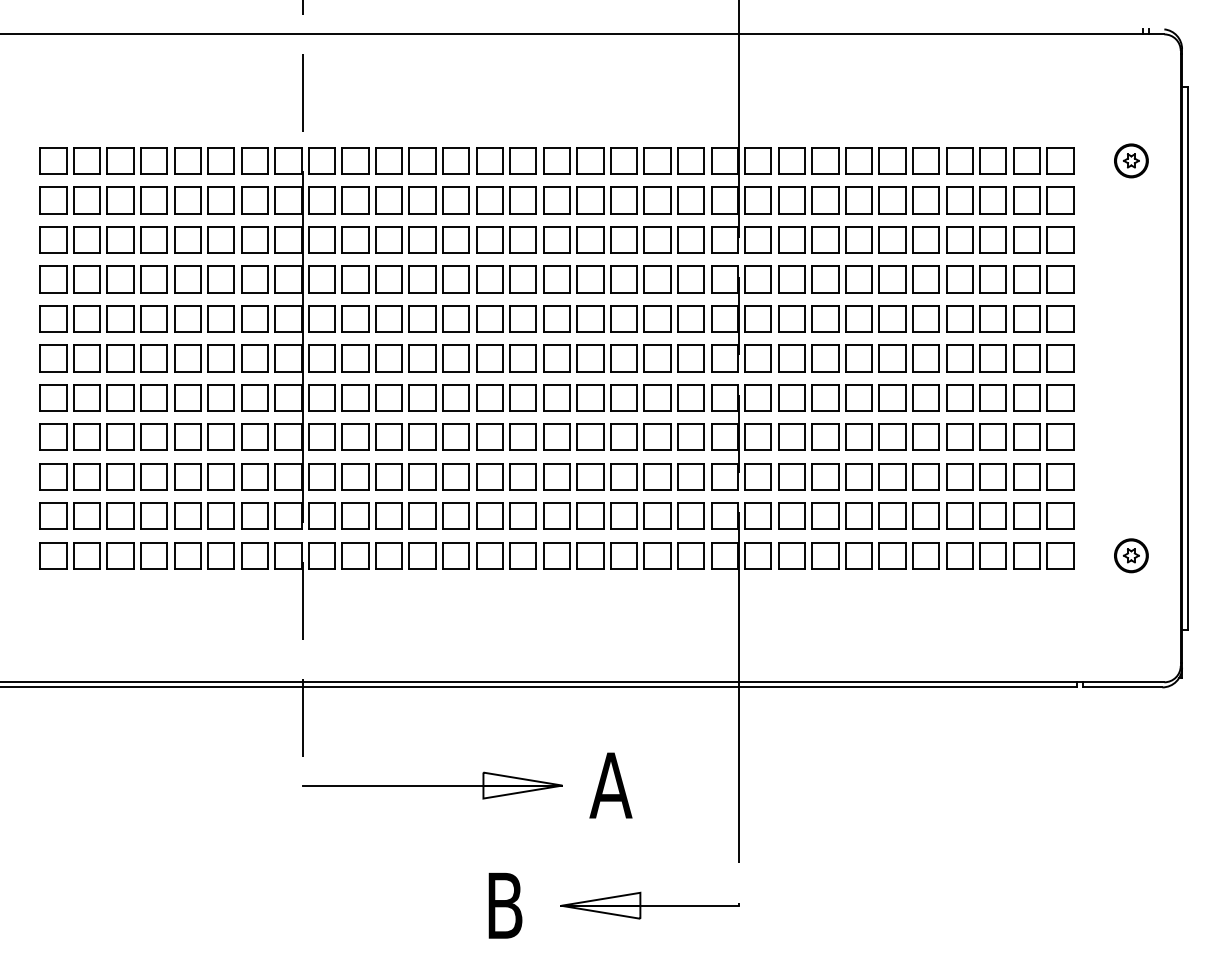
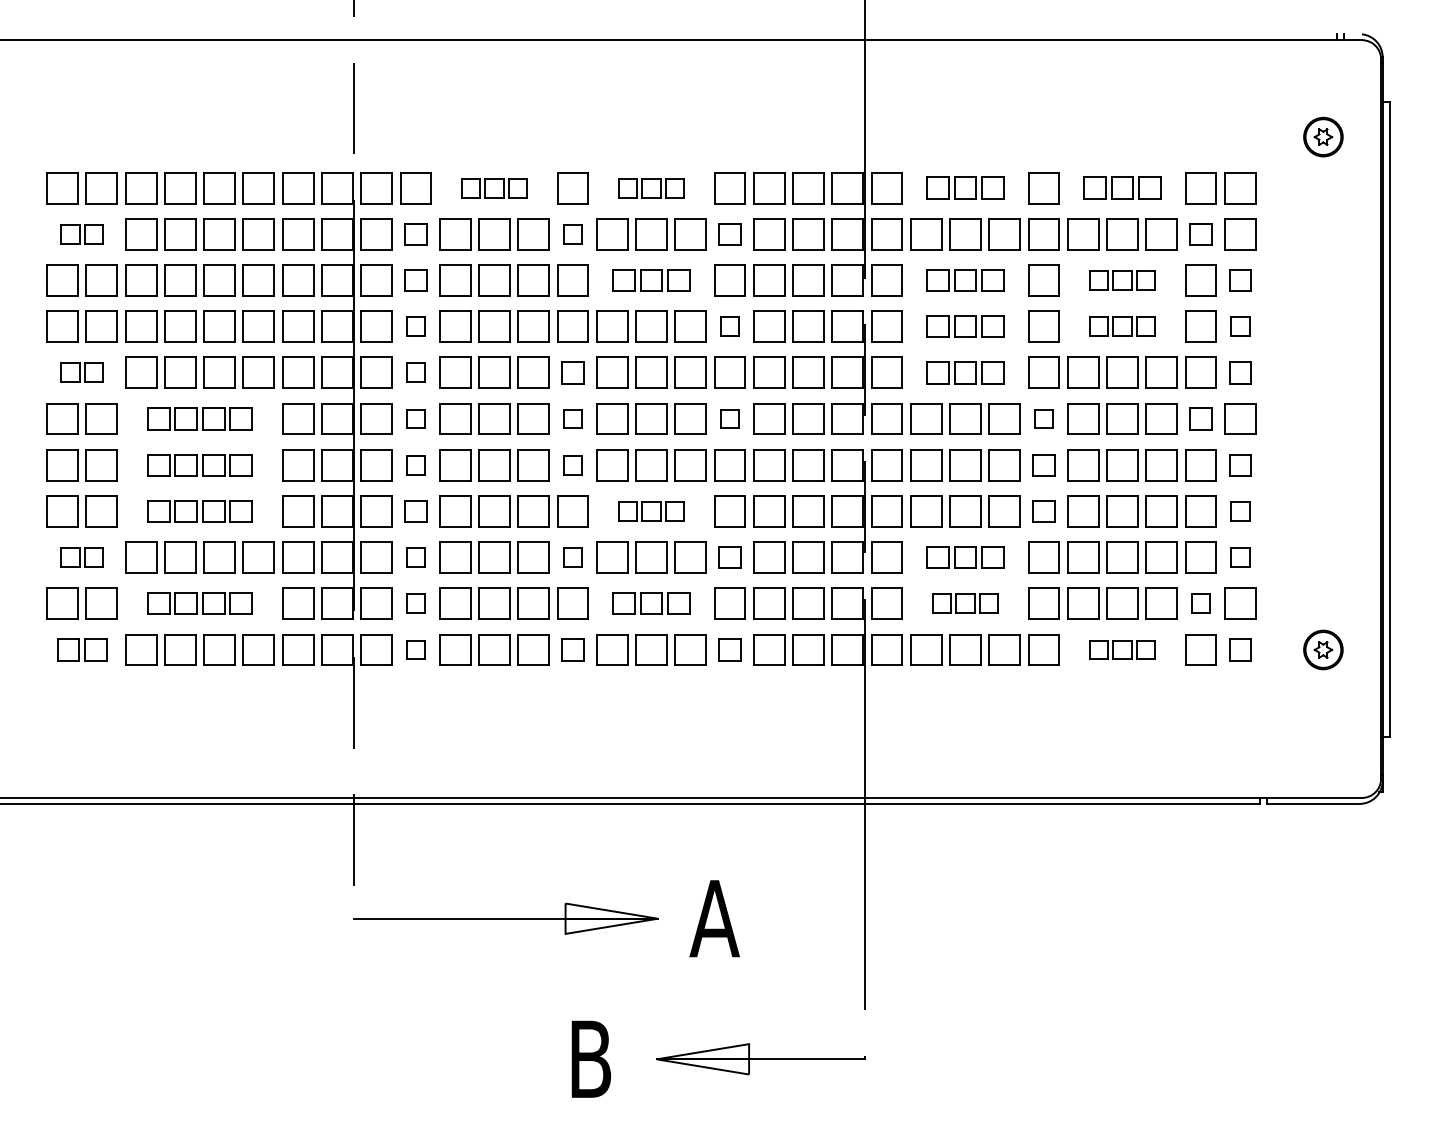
part: (1131, 160) -> (1323, 136), moved
part: (422, 161) -> (494, 188), size x0.6
part: (556, 161) -> (651, 188), size x0.6
part: (825, 161) -> (965, 188), size x0.7
part: (959, 161) -> (1122, 188), size x0.7
part: (69, 200) -> (81, 234), size x0.6
part: (355, 200) -> (415, 234), size x0.7
part: (489, 200) -> (572, 234), size x0.6
part: (623, 200) -> (729, 234), size x0.7
part: (1026, 200) -> (1200, 234), size x0.7
part: (355, 239) -> (415, 280), size x0.7
part: (556, 239) -> (651, 280), size x0.7
part: (825, 239) -> (965, 280), size x0.7
part: (959, 239) -> (1122, 280), size x0.6
part: (1060, 239) -> (1240, 280), size x0.7
part: (355, 279) -> (415, 326), size x0.6
part: (623, 279) -> (729, 326), size x0.6
part: (825, 279) -> (965, 326), size x0.7
part: (959, 279) -> (1122, 326), size x0.6
part: (1060, 279) -> (1240, 326), size x0.6
part: (69, 318) -> (81, 372), size x0.6
part: (355, 318) -> (415, 372), size x0.6
part: (489, 318) -> (572, 372), size x0.7
part: (825, 318) -> (965, 372), size x0.7
part: (1060, 318) -> (1240, 372), size x0.7
part: (170, 357) -> (199, 418), size x0.7
part: (355, 357) -> (415, 418), size x0.6
part: (489, 357) -> (572, 418), size x0.6
part: (623, 357) -> (729, 418), size x0.6
part: (892, 357) -> (1043, 418), size x0.6
part: (1026, 357) -> (1200, 418), size x0.7
part: (170, 398) -> (199, 465), size x0.7
part: (355, 398) -> (415, 465), size x0.6
part: (489, 398) -> (572, 465), size x0.6
part: (892, 398) -> (1043, 465), size x0.7
part: (1060, 398) -> (1240, 465), size x0.7
part: (170, 437) -> (199, 511), size x0.7
part: (355, 437) -> (415, 511), size x0.7
part: (556, 437) -> (651, 511), size x0.6
part: (892, 437) -> (1043, 511), size x0.7
part: (1060, 437) -> (1240, 511), size x0.6
part: (69, 476) -> (81, 557), size x0.6
part: (355, 476) -> (415, 557), size x0.6
part: (489, 476) -> (572, 557), size x0.6
part: (623, 476) -> (729, 557), size x0.7
part: (825, 476) -> (965, 557), size x0.7
part: (1060, 476) -> (1240, 557), size x0.6
part: (170, 516) -> (199, 603), size x0.7
part: (355, 516) -> (415, 603), size x0.6
part: (556, 516) -> (651, 603), size x0.7
part: (825, 516) -> (965, 603), size x0.6
part: (1026, 516) -> (1200, 603), size x0.6
part: (69, 555) -> (81, 649), size x0.7
part: (355, 555) -> (415, 649), size x0.6
part: (489, 555) -> (572, 649), size x0.7
part: (623, 555) -> (729, 649), size x0.7
part: (959, 555) -> (1122, 649), size x0.6
part: (1060, 555) -> (1240, 649), size x0.7

